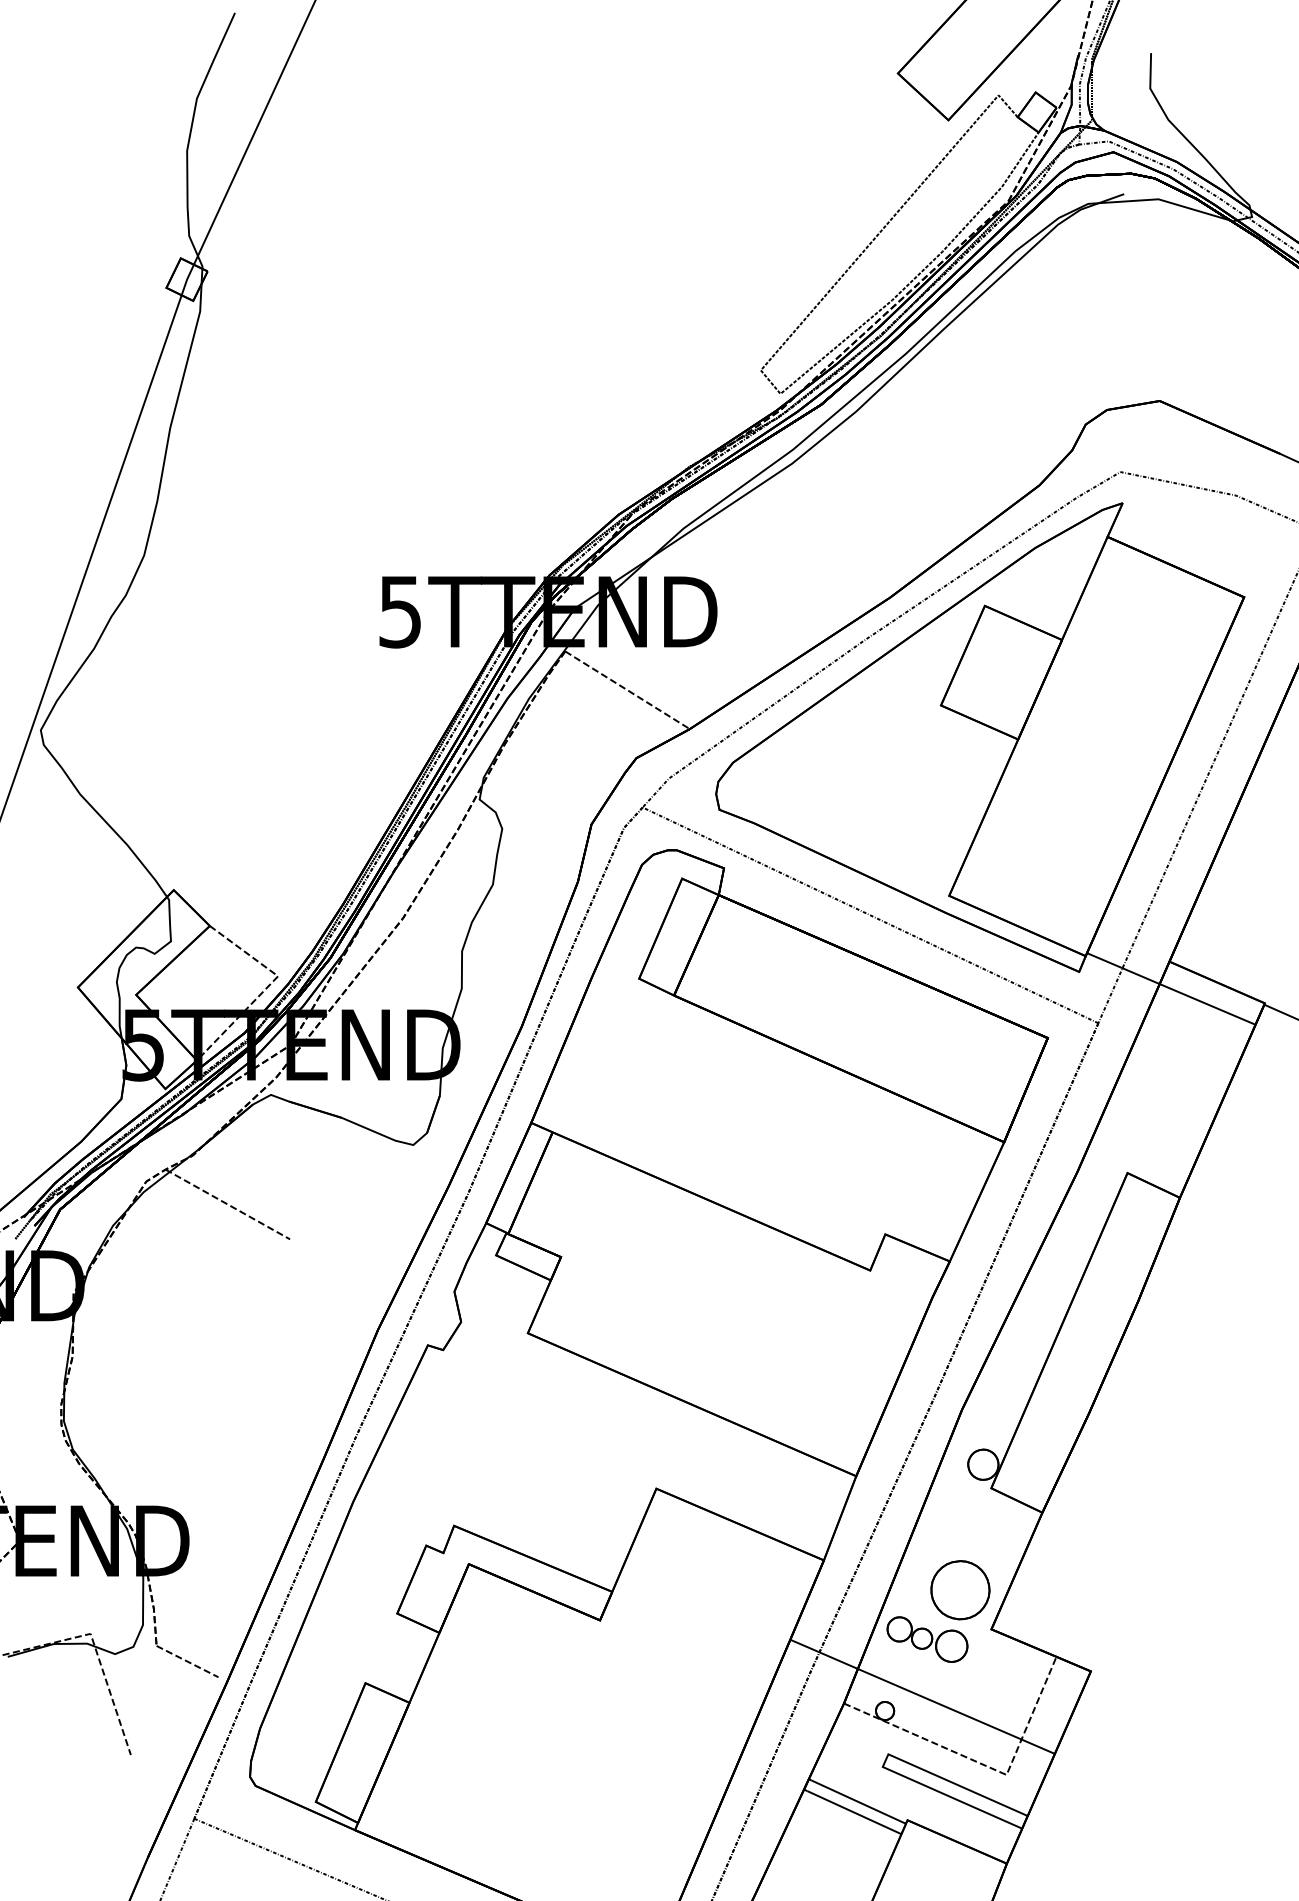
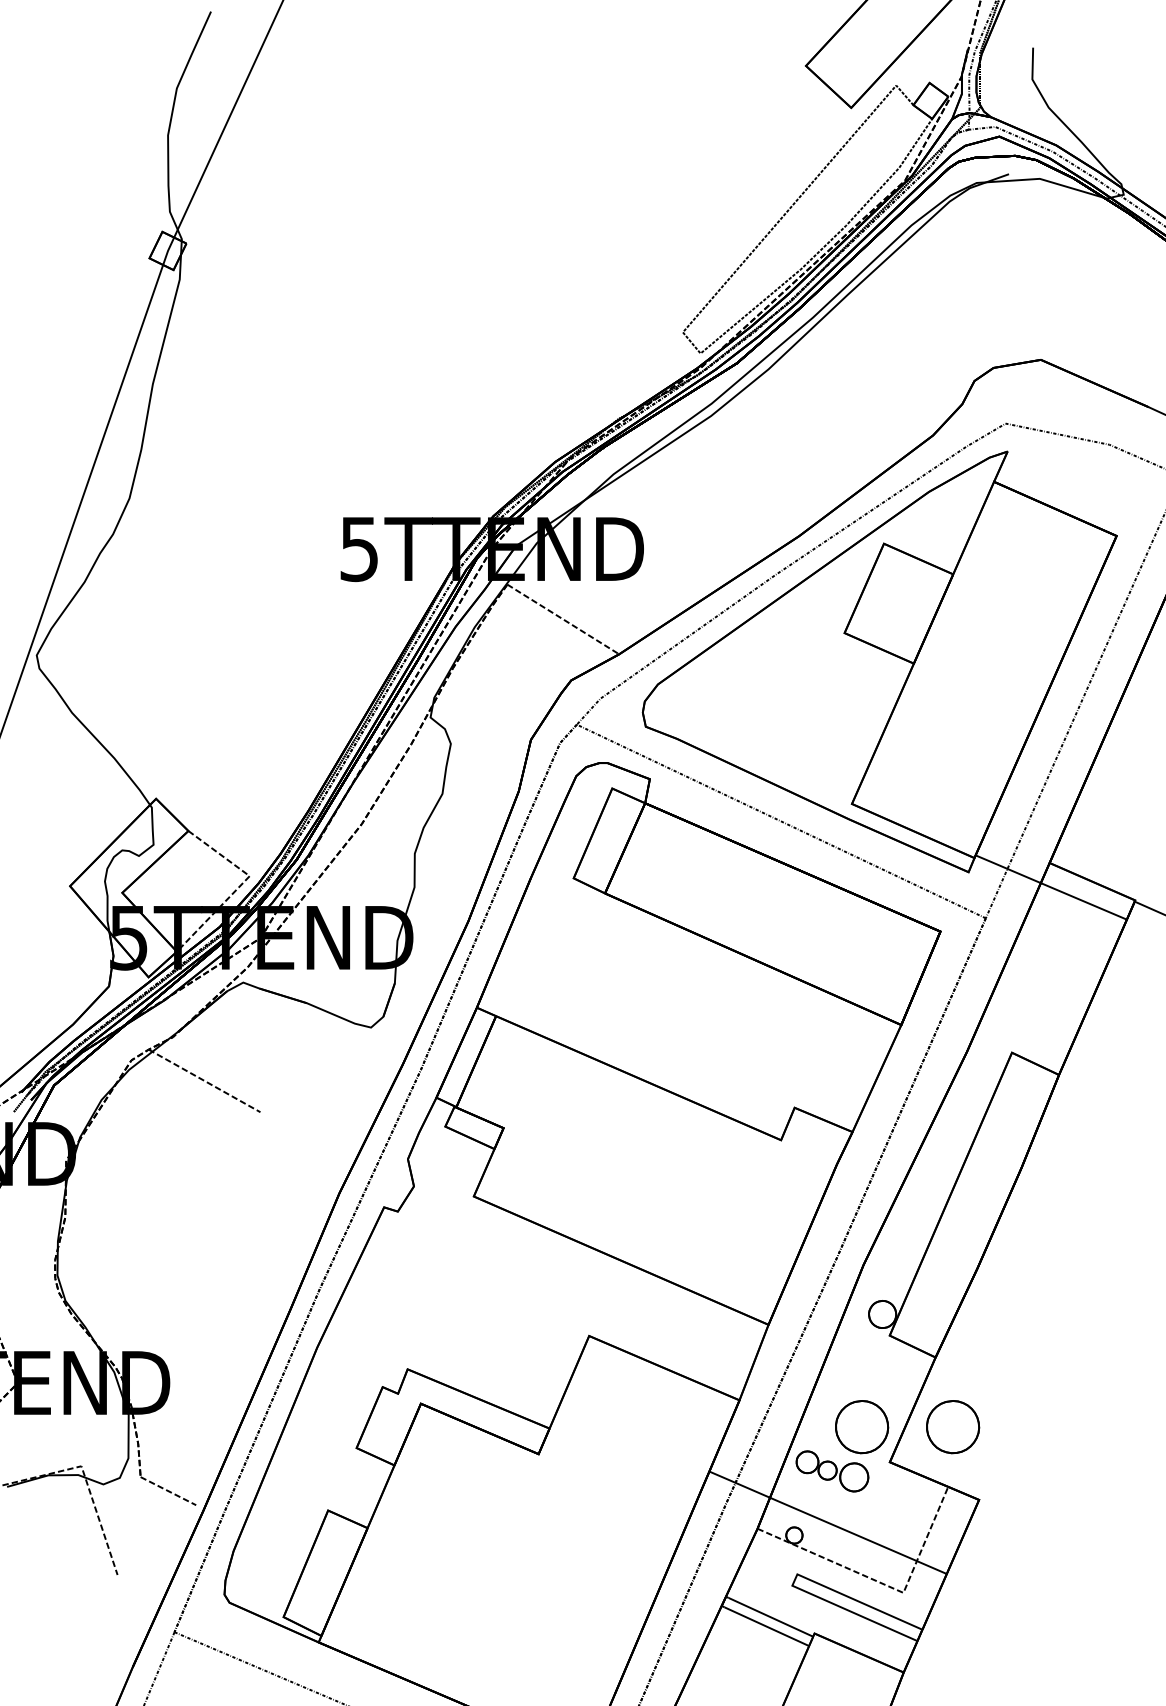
part: (1062, 1590) -> (953, 1427), added

